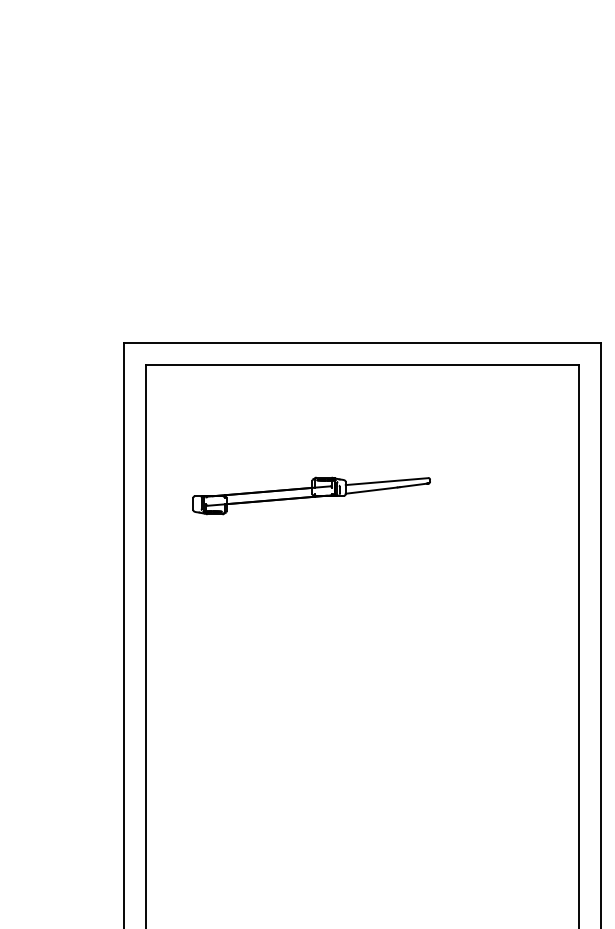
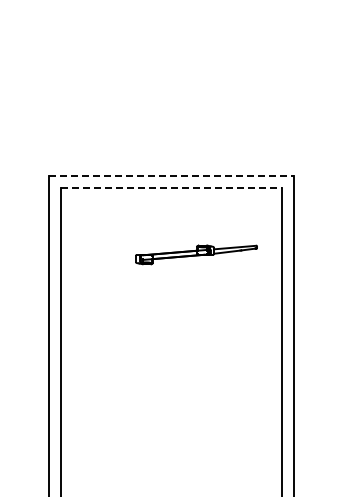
line: (362, 342) -> (171, 176), solid -> dashed
line: (362, 366) -> (171, 188), solid -> dashed
part: (311, 495) -> (196, 254), moved

